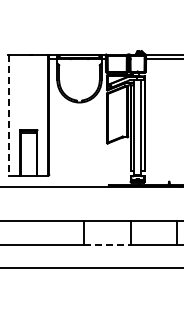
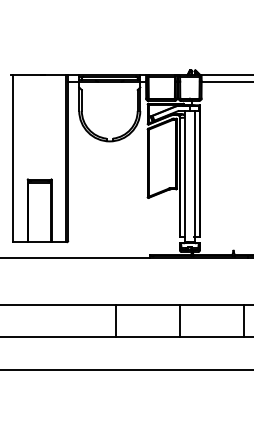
line: (9, 115) -> (13, 159), dashed -> solid
line: (107, 244) -> (148, 337), dashed -> solid

